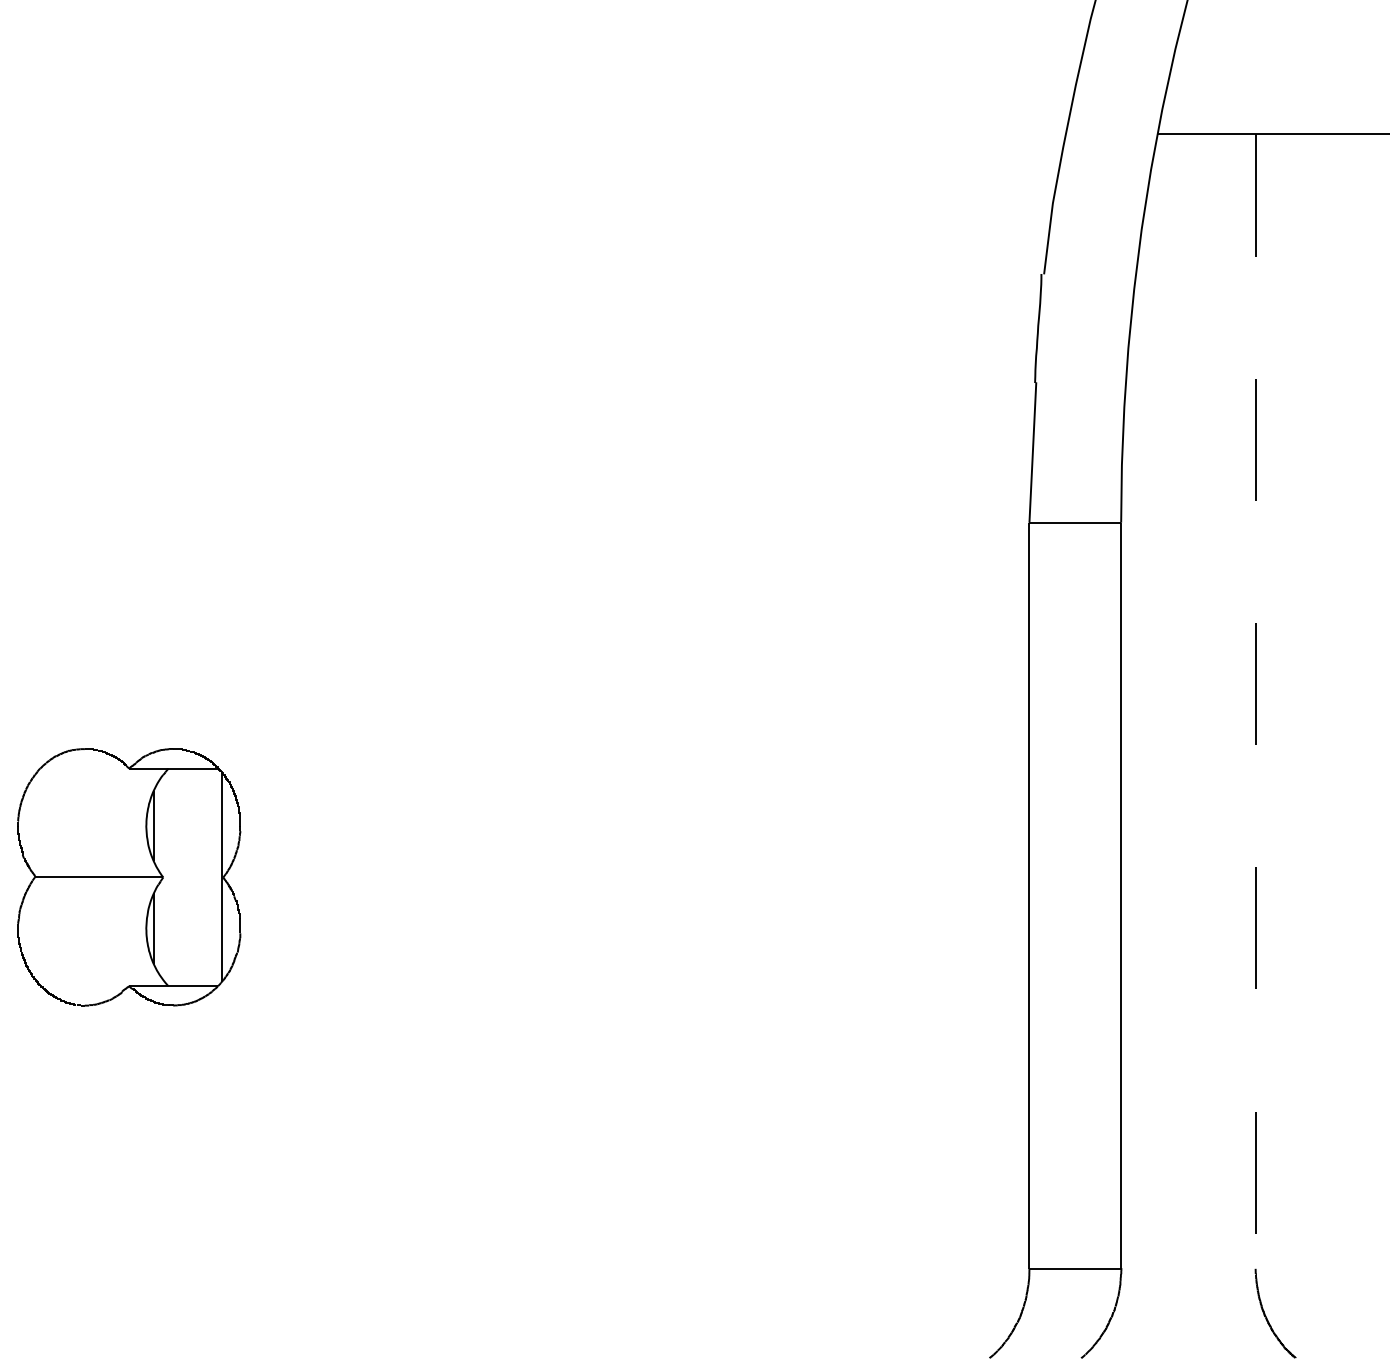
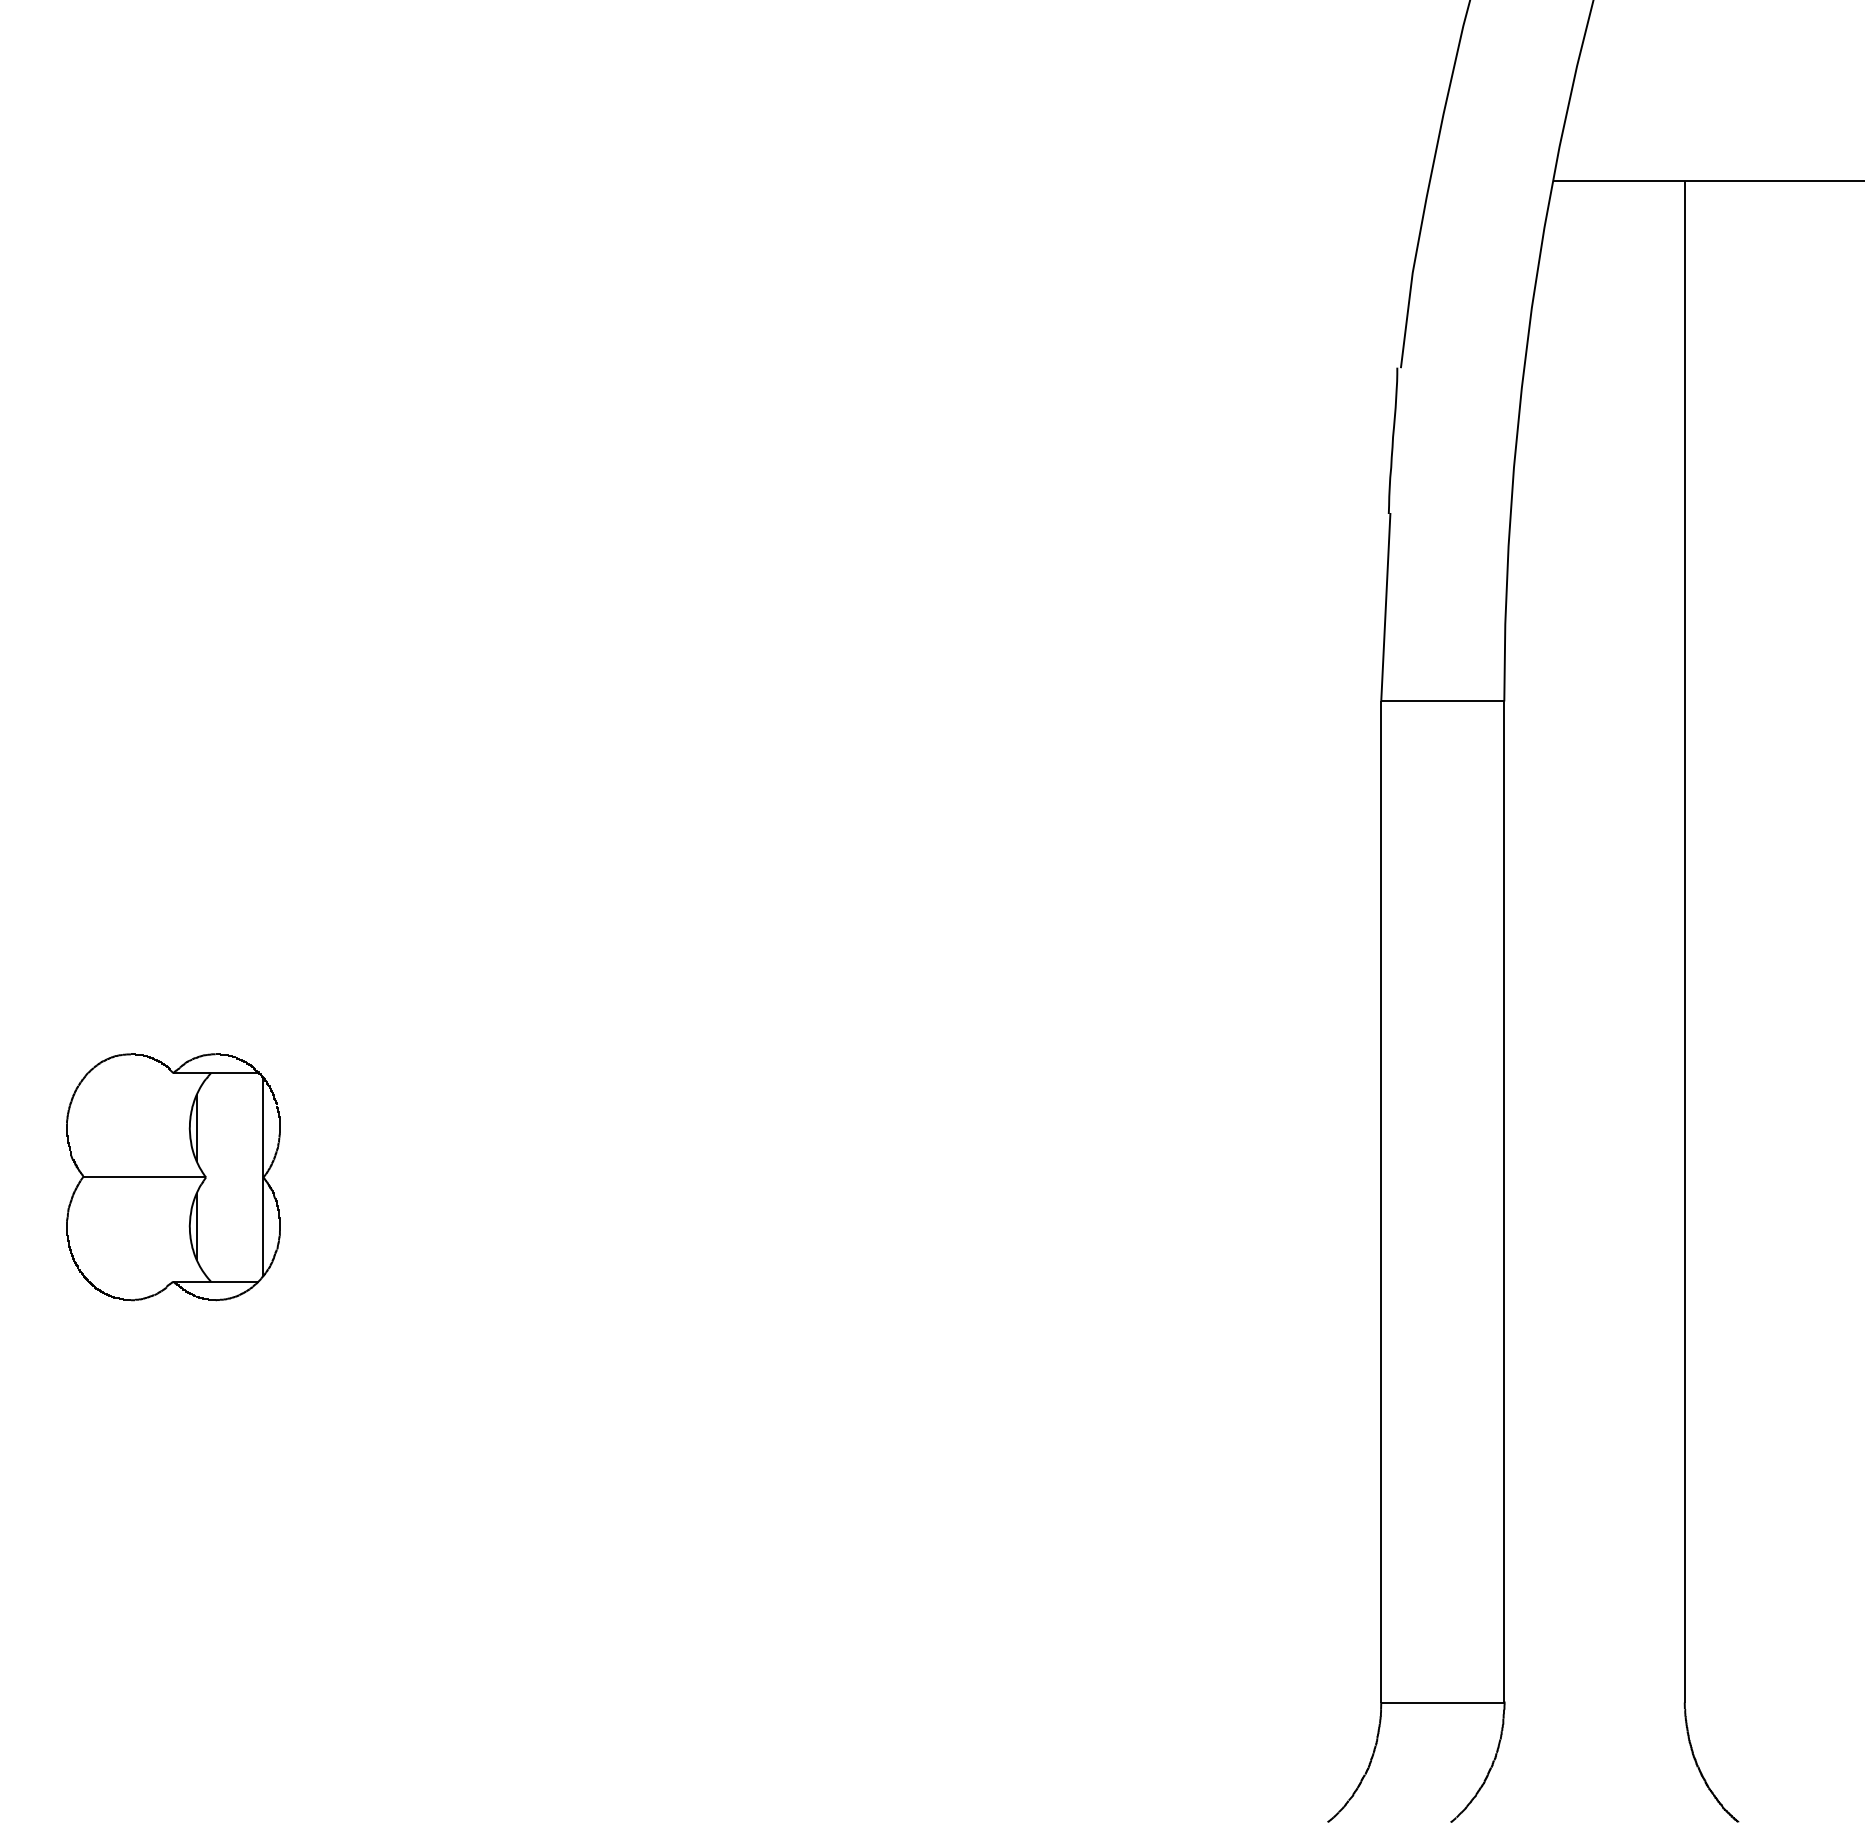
line: (1255, 701) -> (1684, 941), dashed -> solid
part: (129, 877) -> (173, 1177), size x0.71

